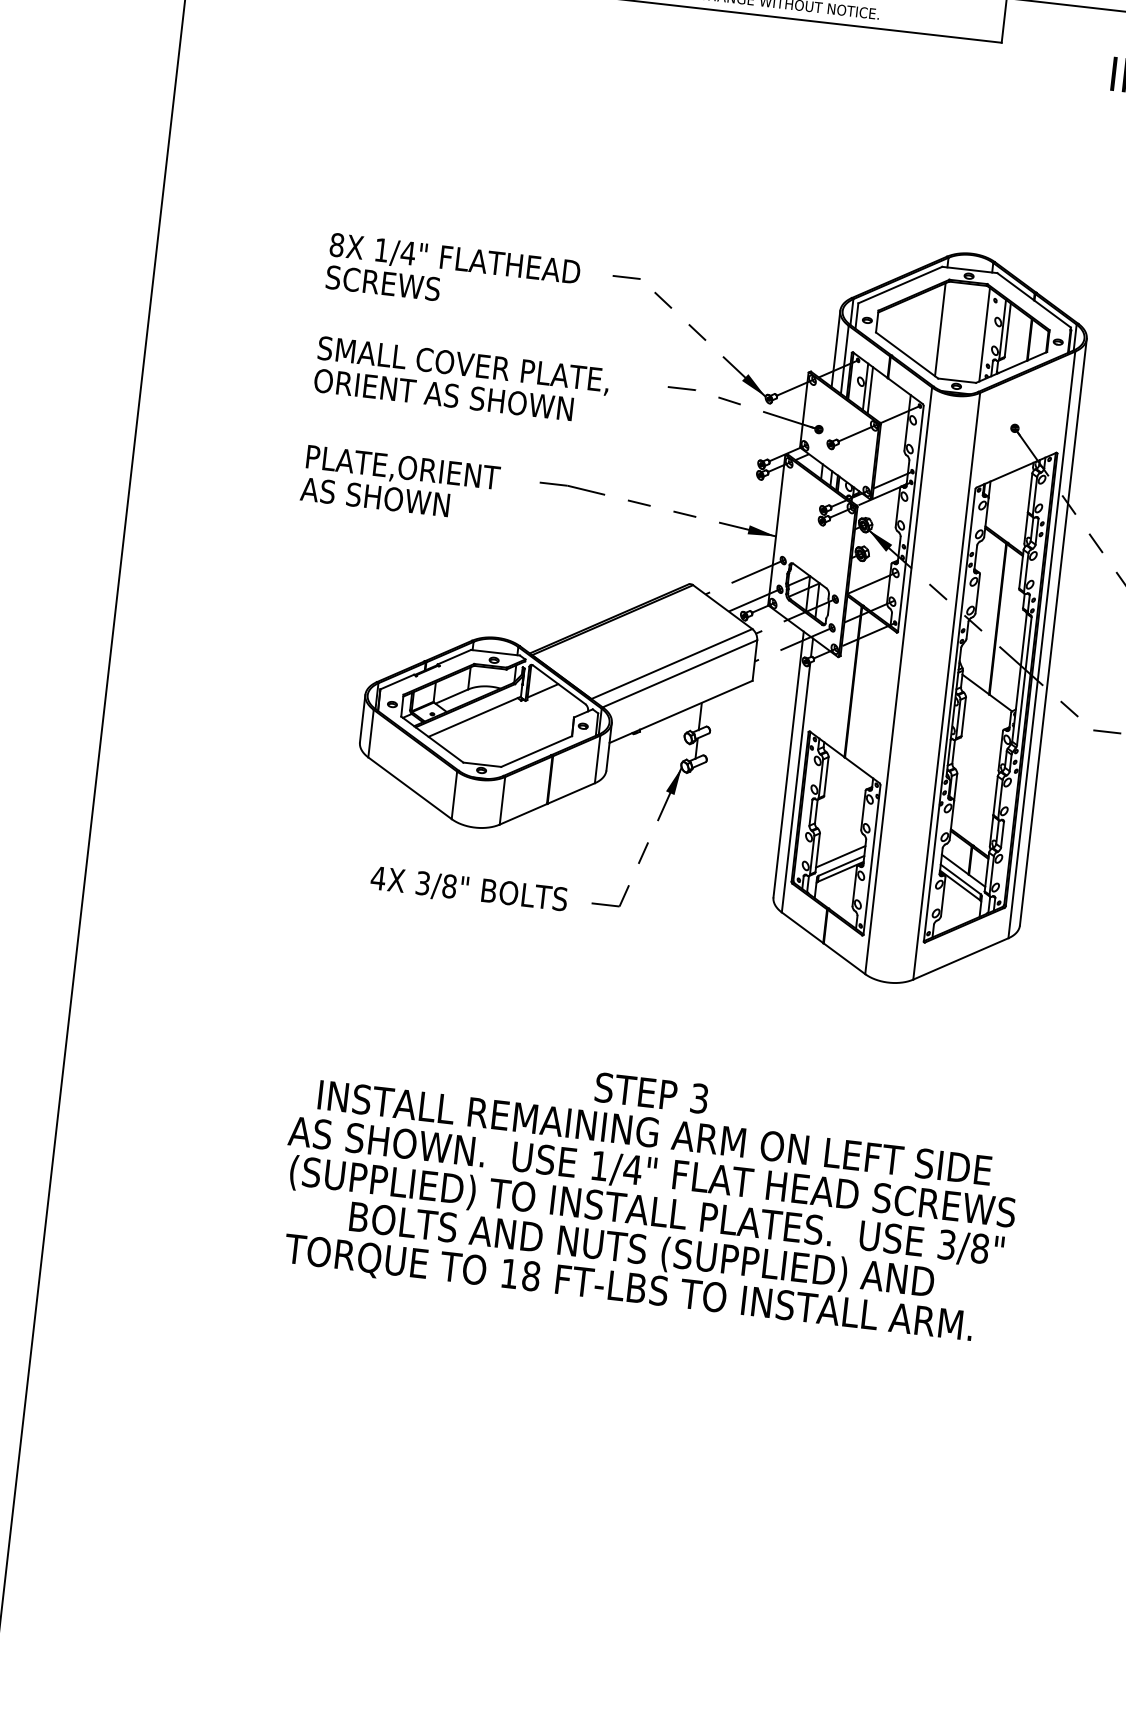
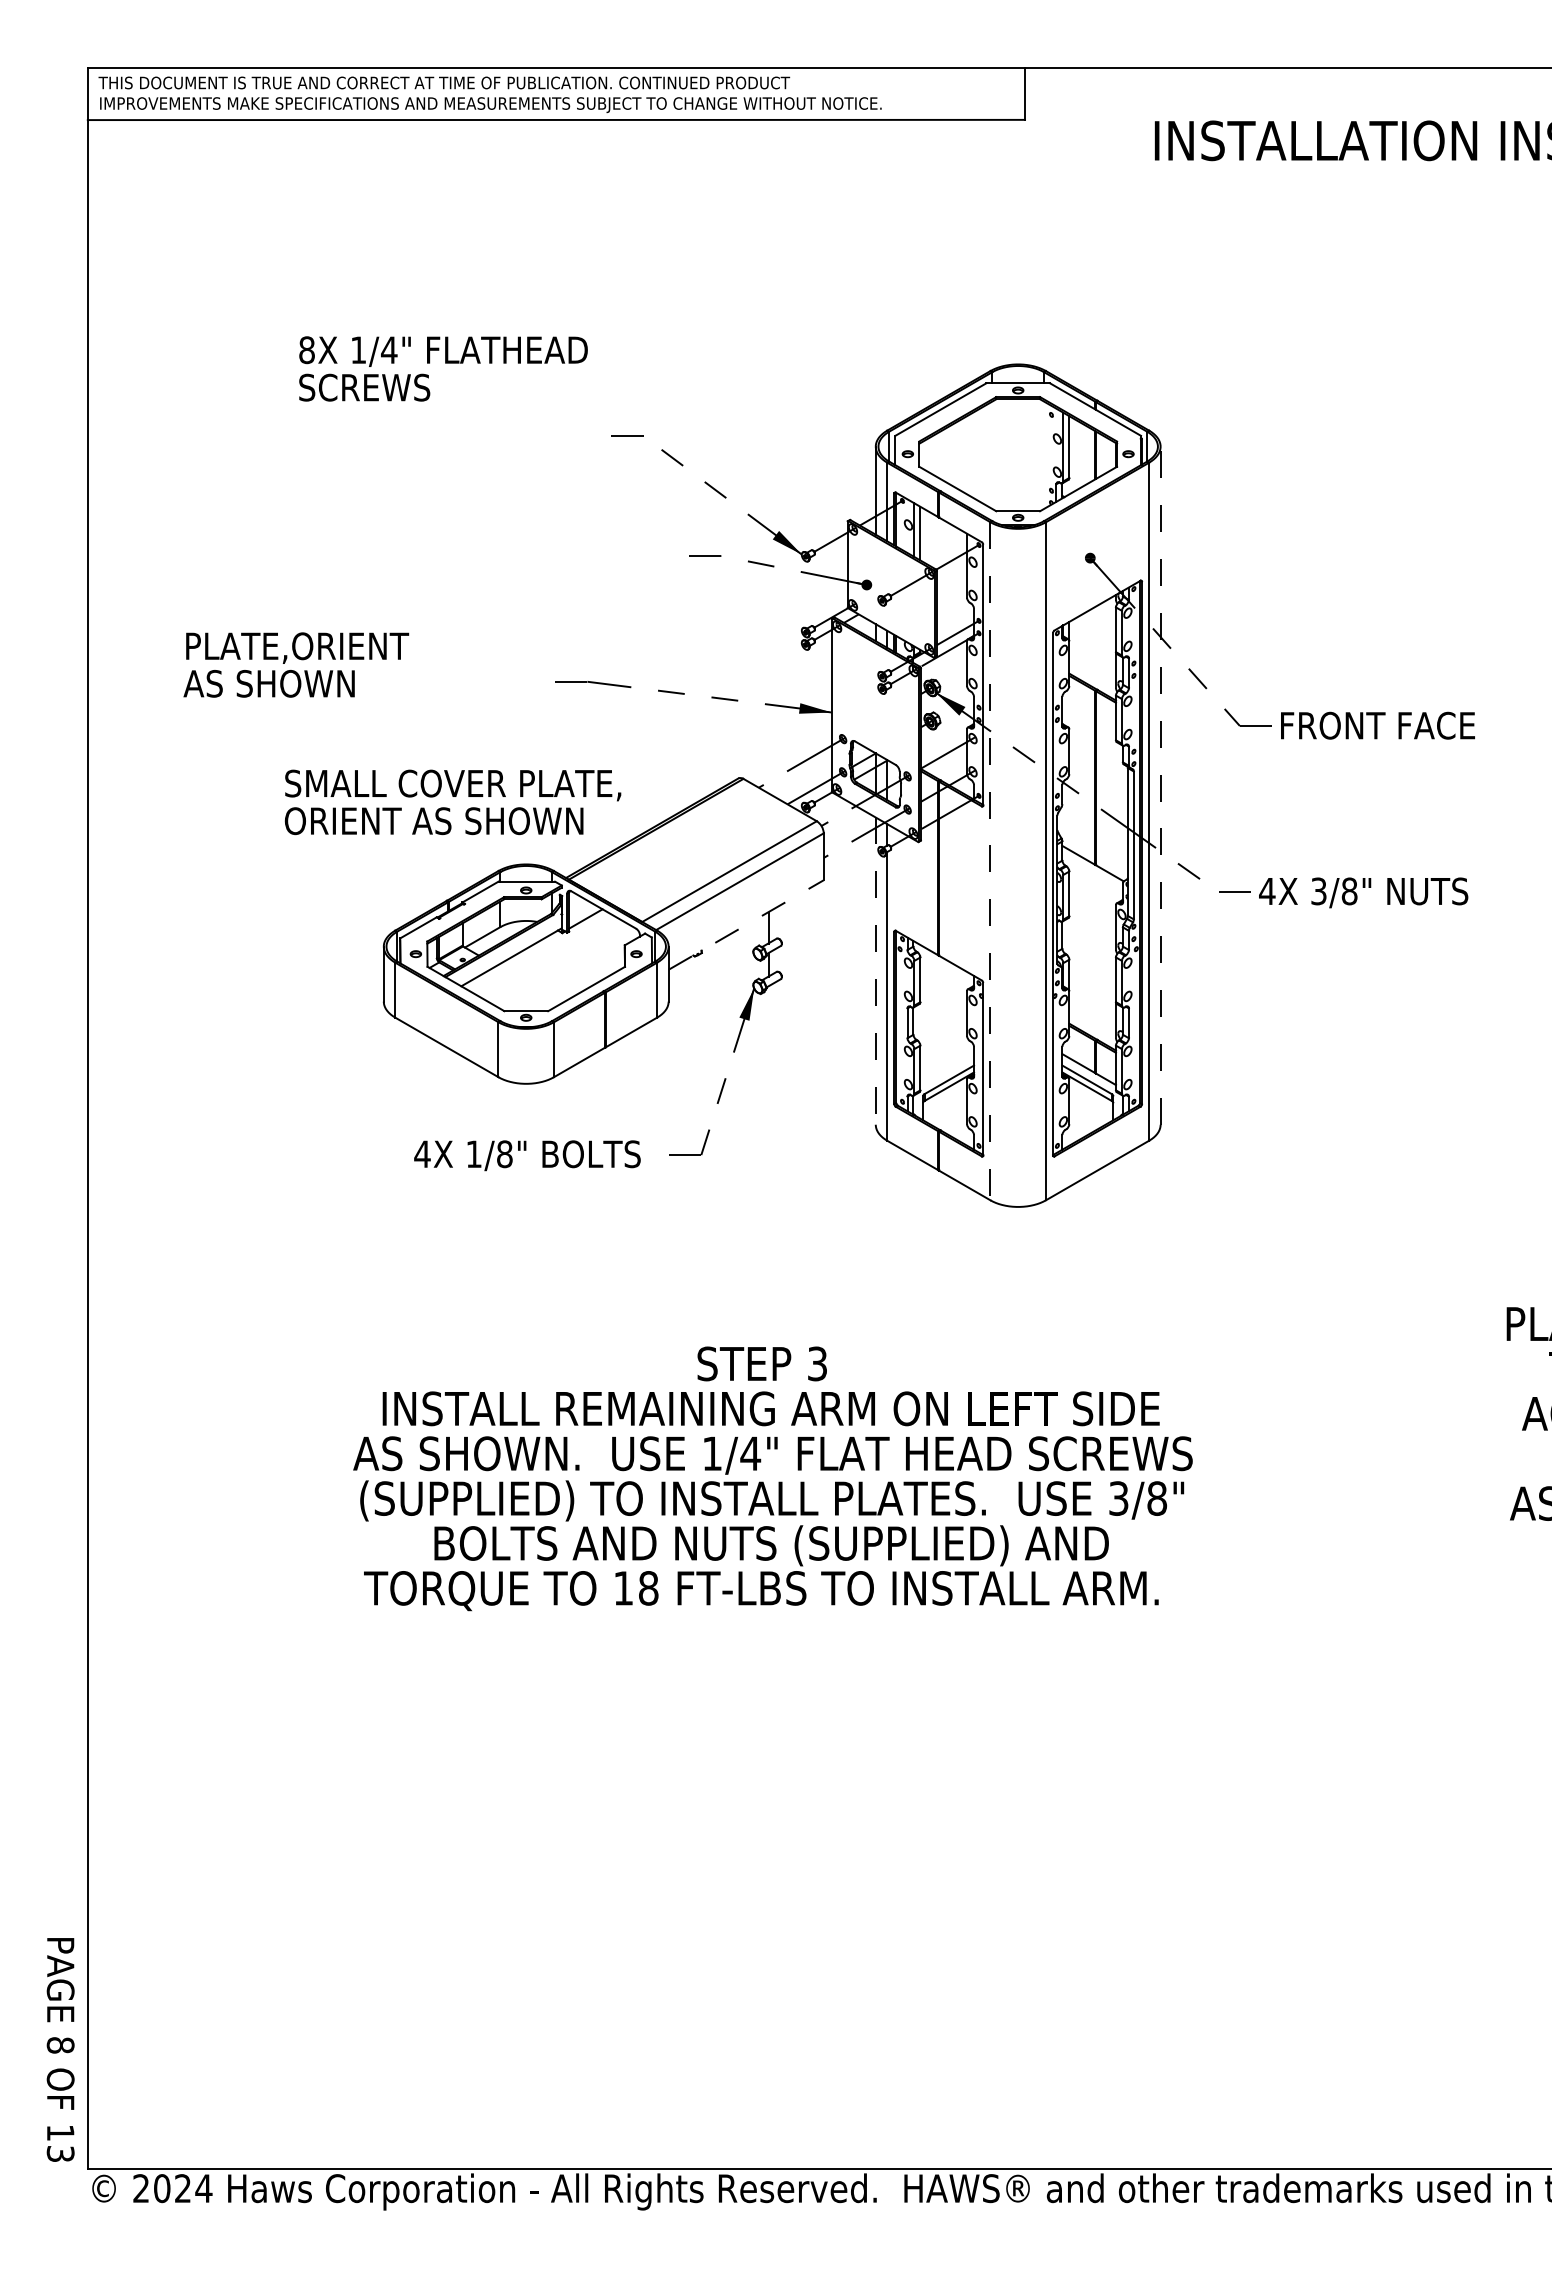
text: (453, 274) -> (443, 368), moved
line: (940, 329) -> (992, 454), removed
line: (984, 334) -> (1043, 455), removed
text: (461, 380) -> (452, 802), moved
text: (400, 483) -> (296, 664), moved
line: (1053, 632) -> (1160, 785), solid -> dashed
line: (898, 681) -> (990, 861), solid -> dashed
line: (681, 712) -> (746, 925), solid -> dashed
line: (788, 764) -> (875, 971), solid -> dashed
line: (840, 856) -> (947, 1069), removed
text: (422, 883) -> (473, 1154), 3/8" -> 1/8"

